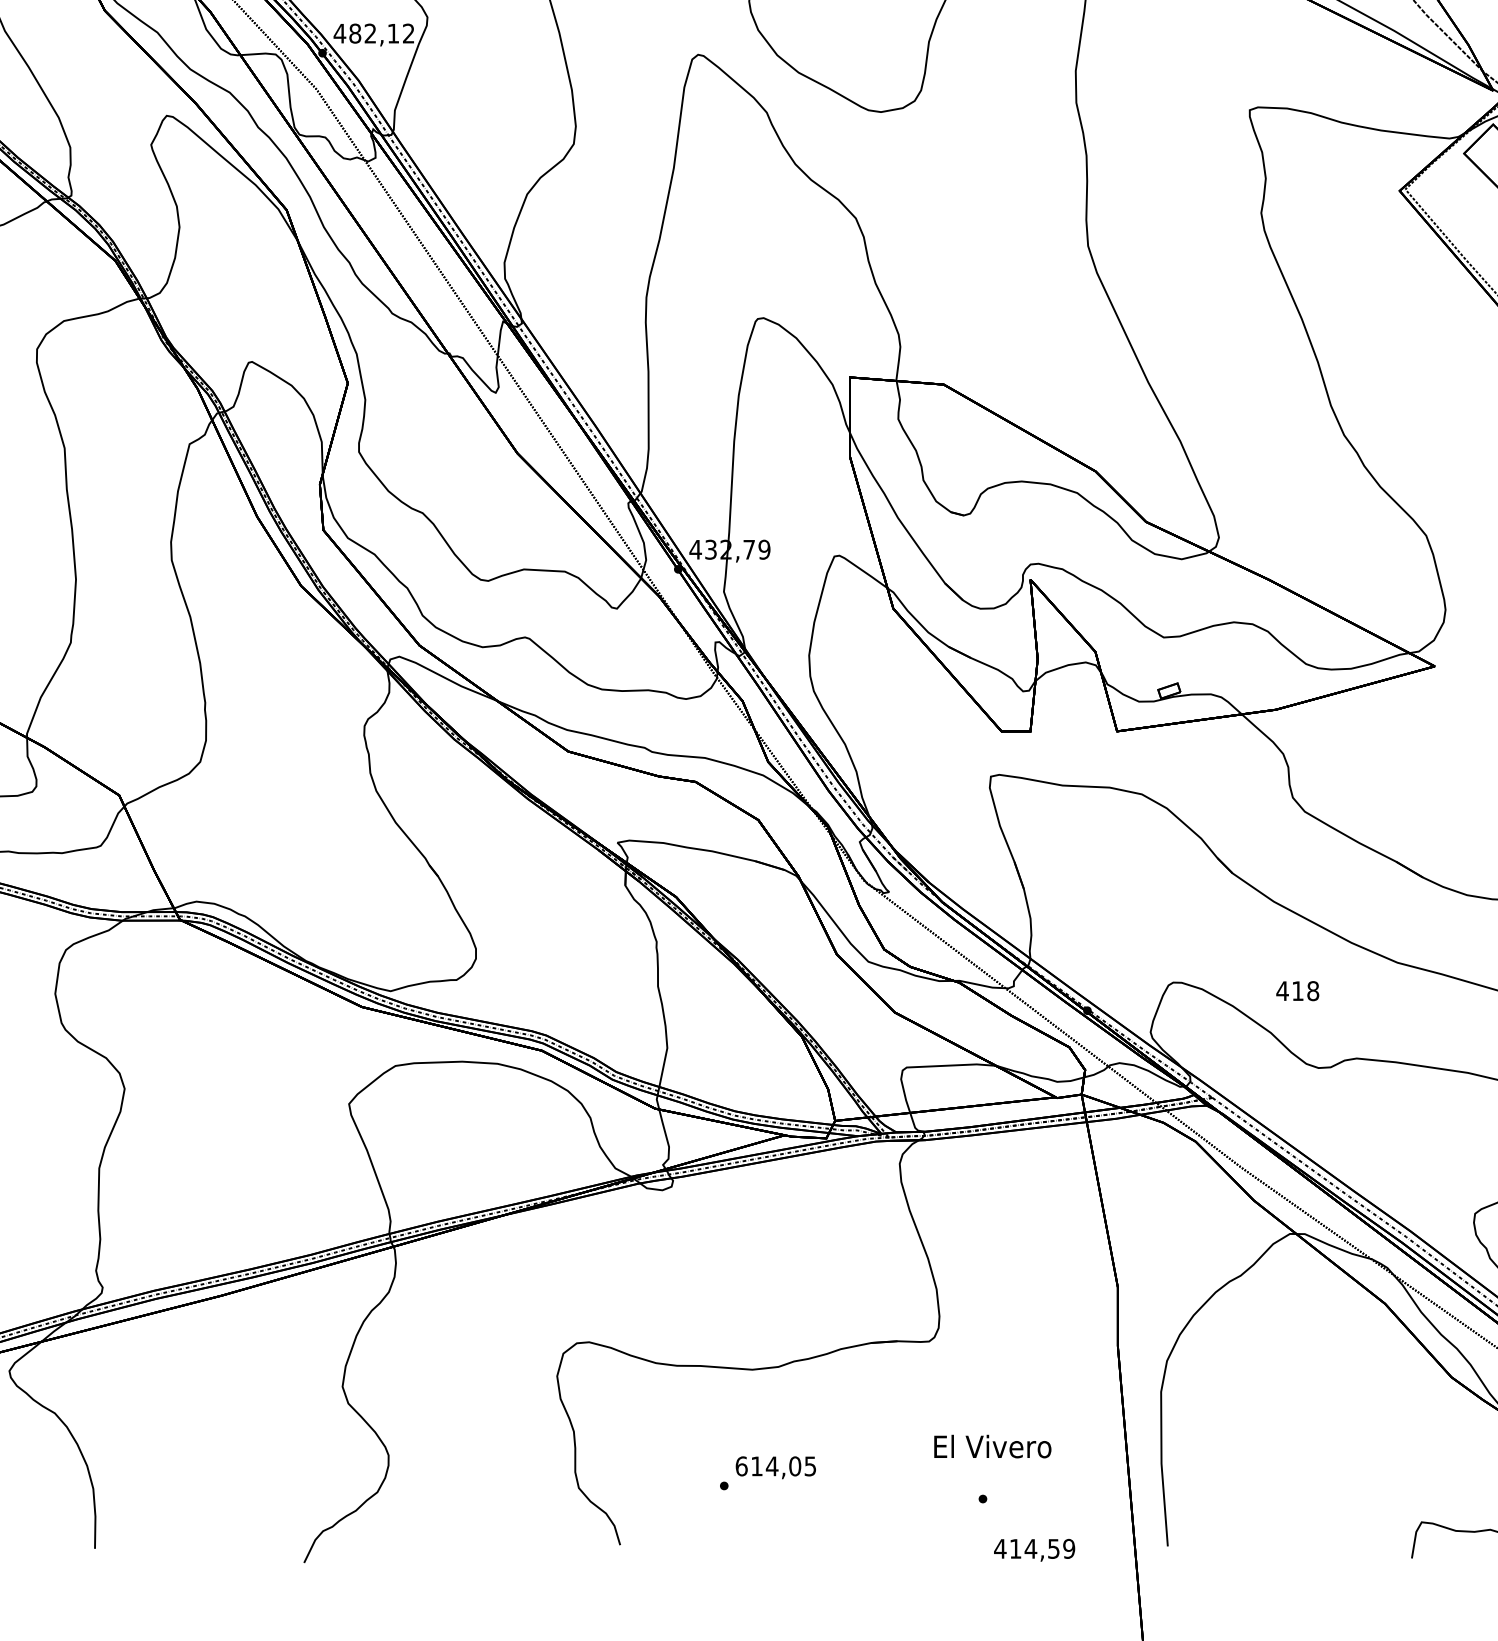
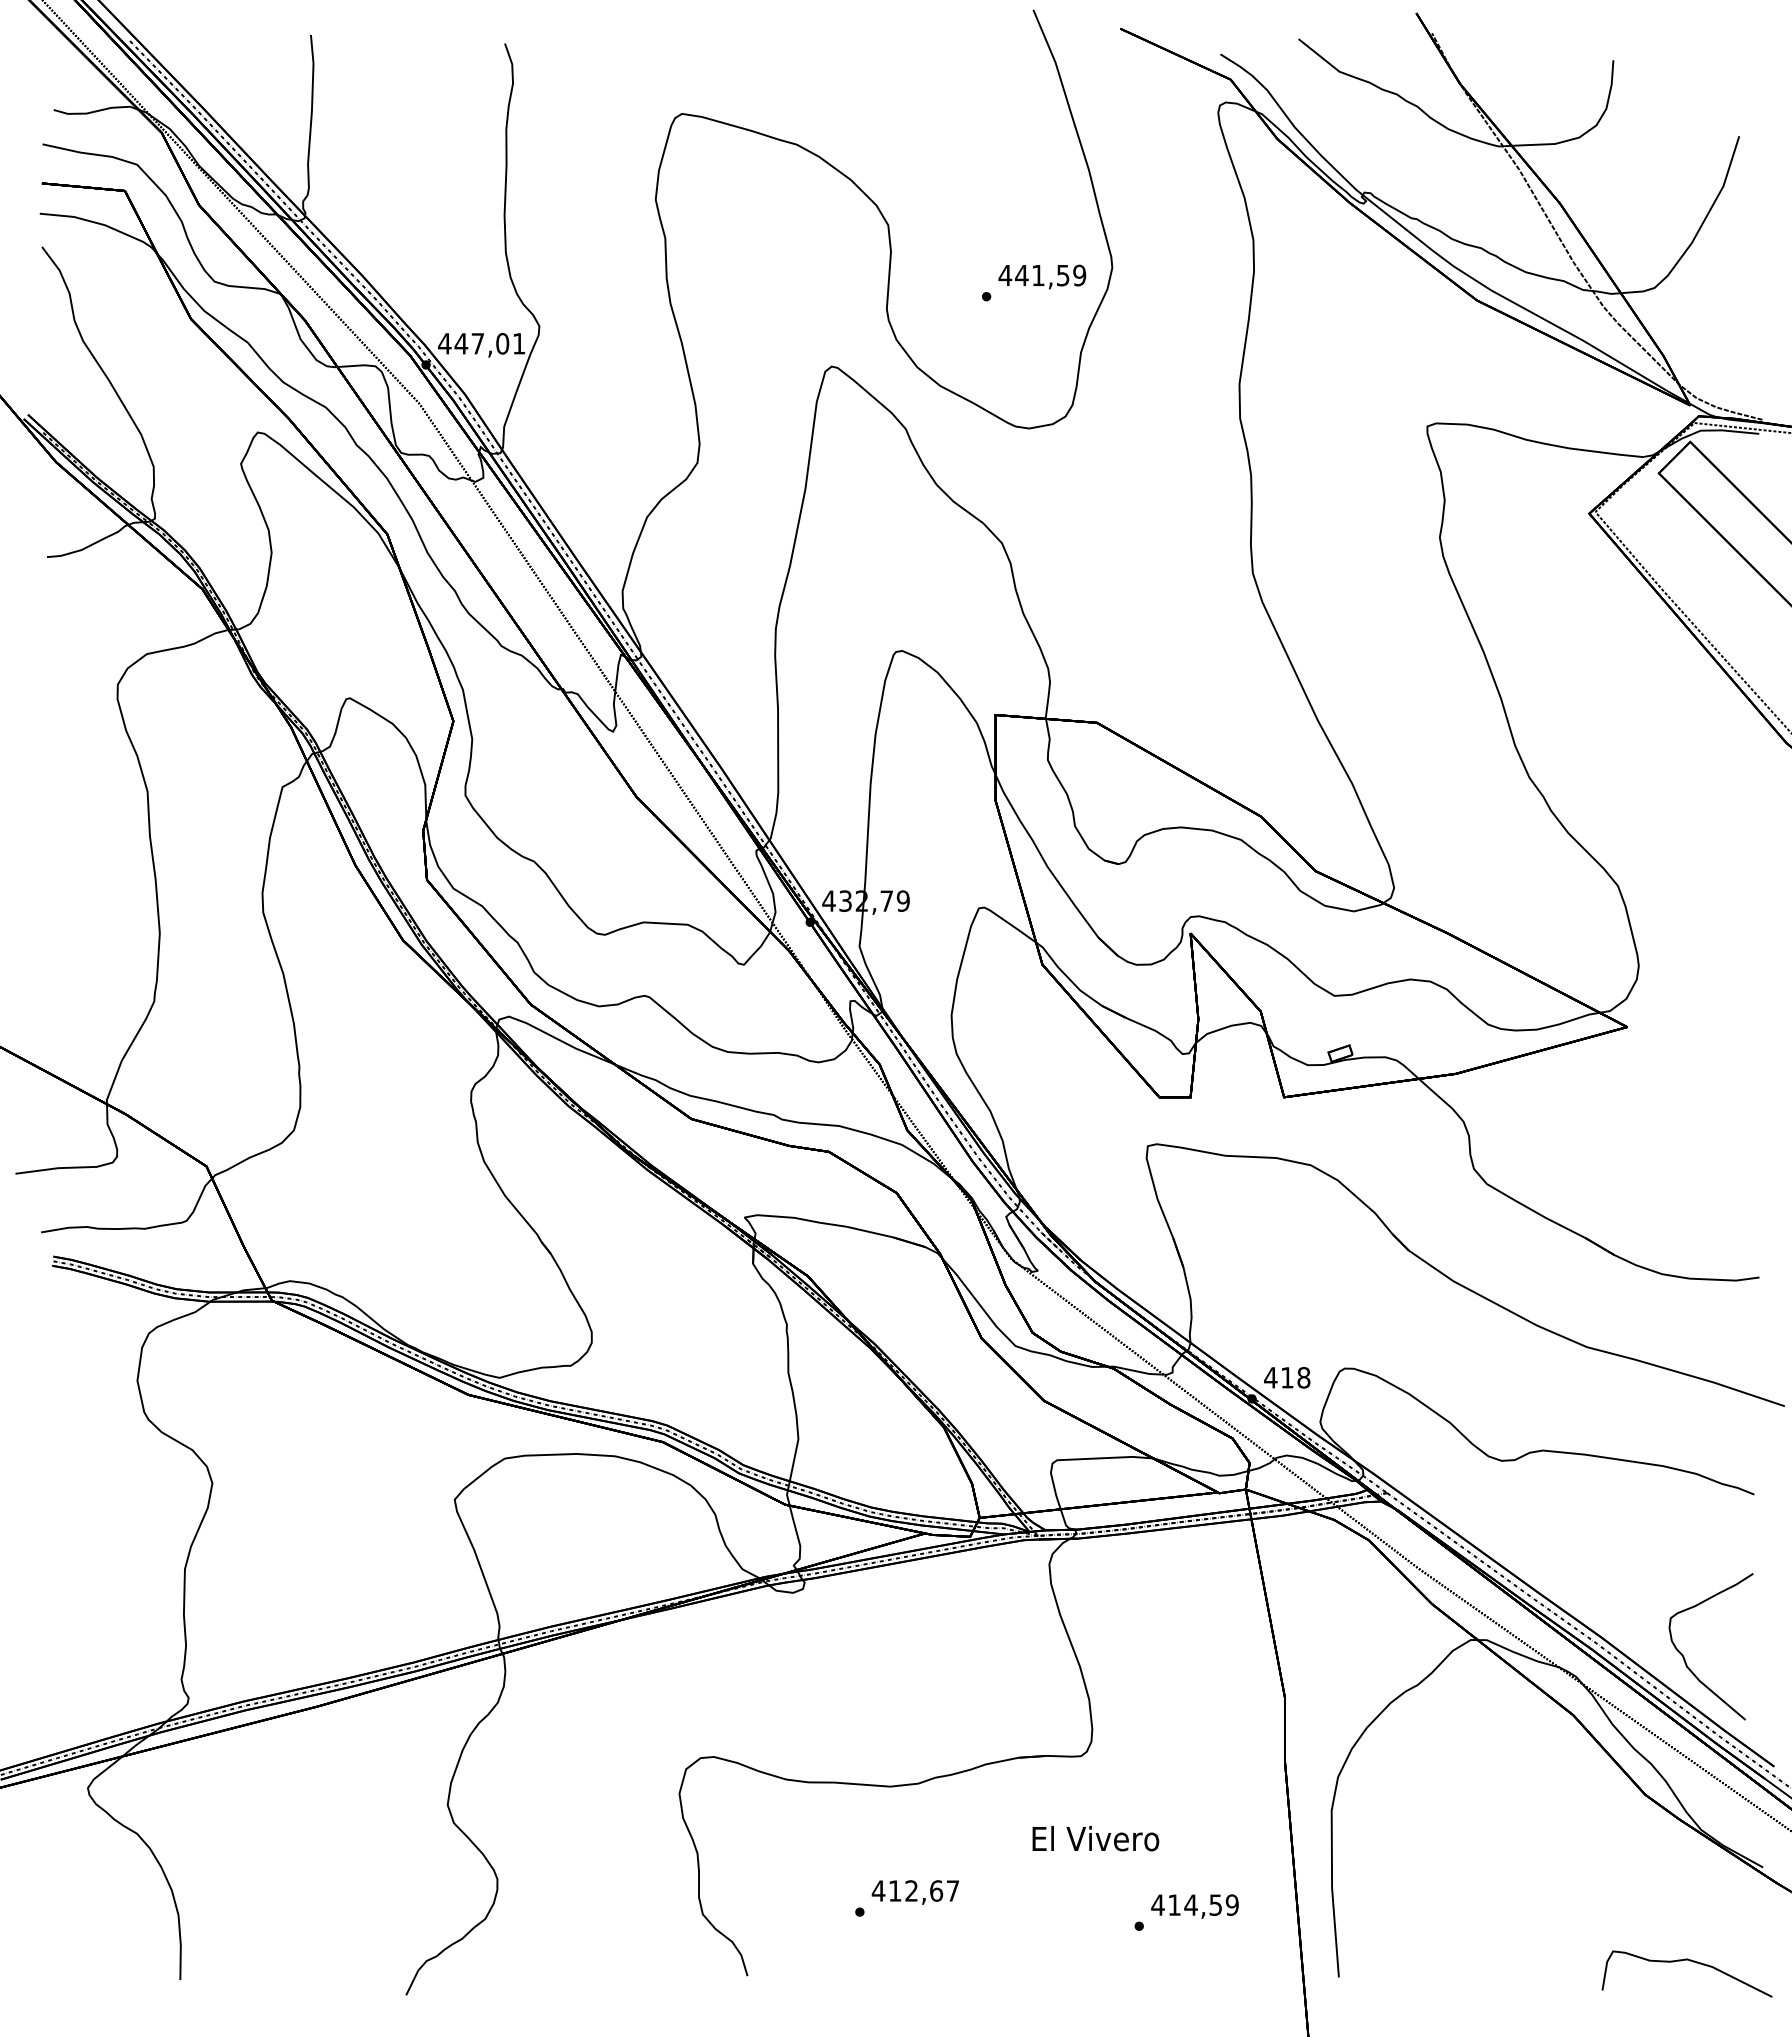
text: (381, 33) -> (489, 343), 482,12 -> 447,01
text: (1298, 990) -> (1287, 1377), moved
text: (992, 1446) -> (1095, 1838), moved
text: (775, 1465) -> (915, 1890), 614,05 -> 412,67
text: (1034, 1550) -> (1194, 1906), moved

